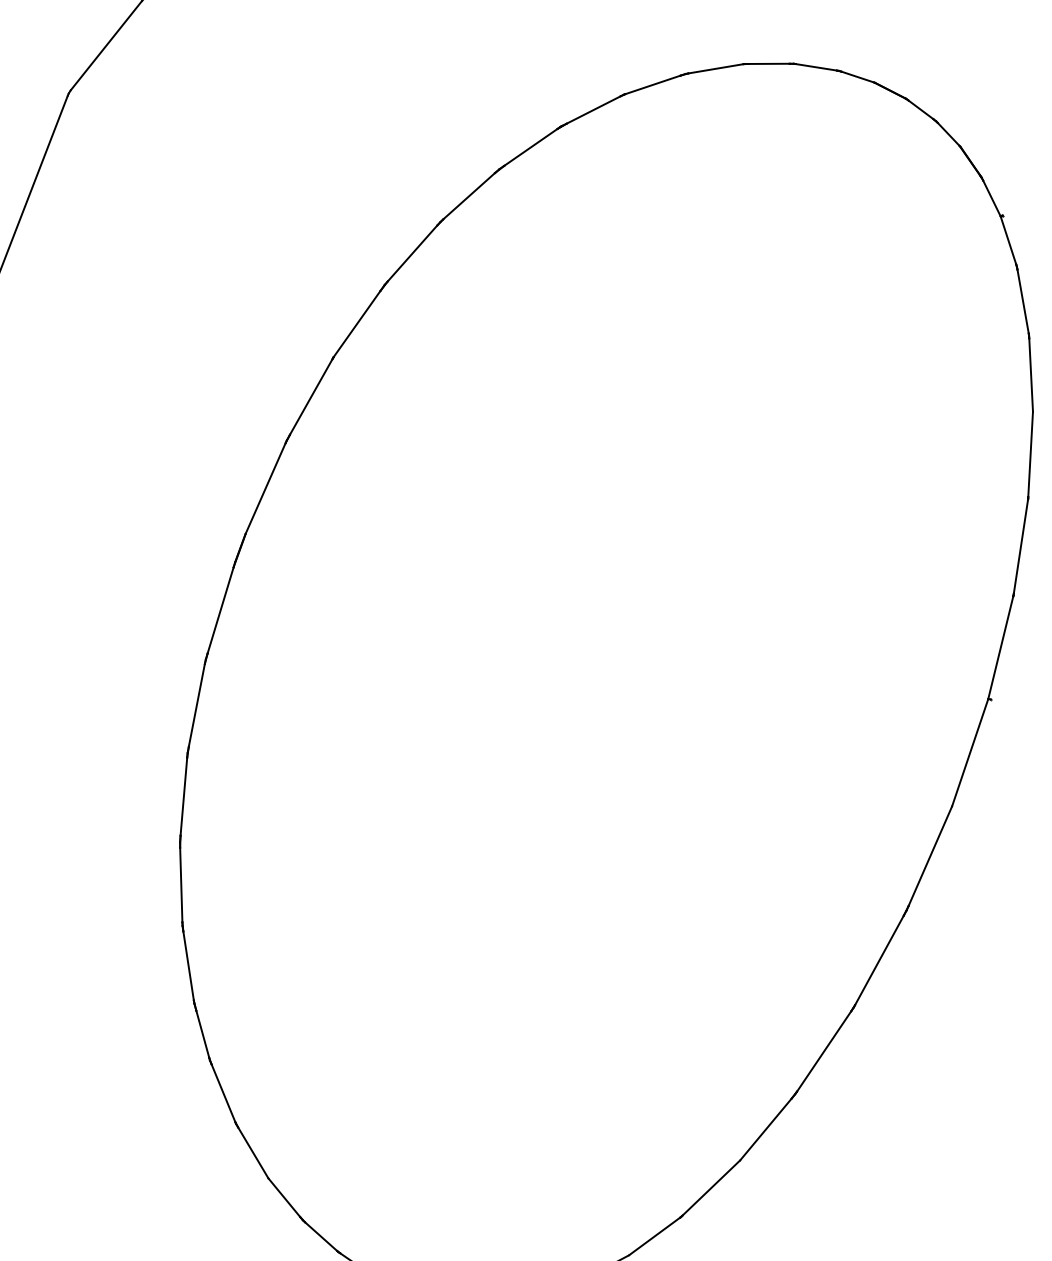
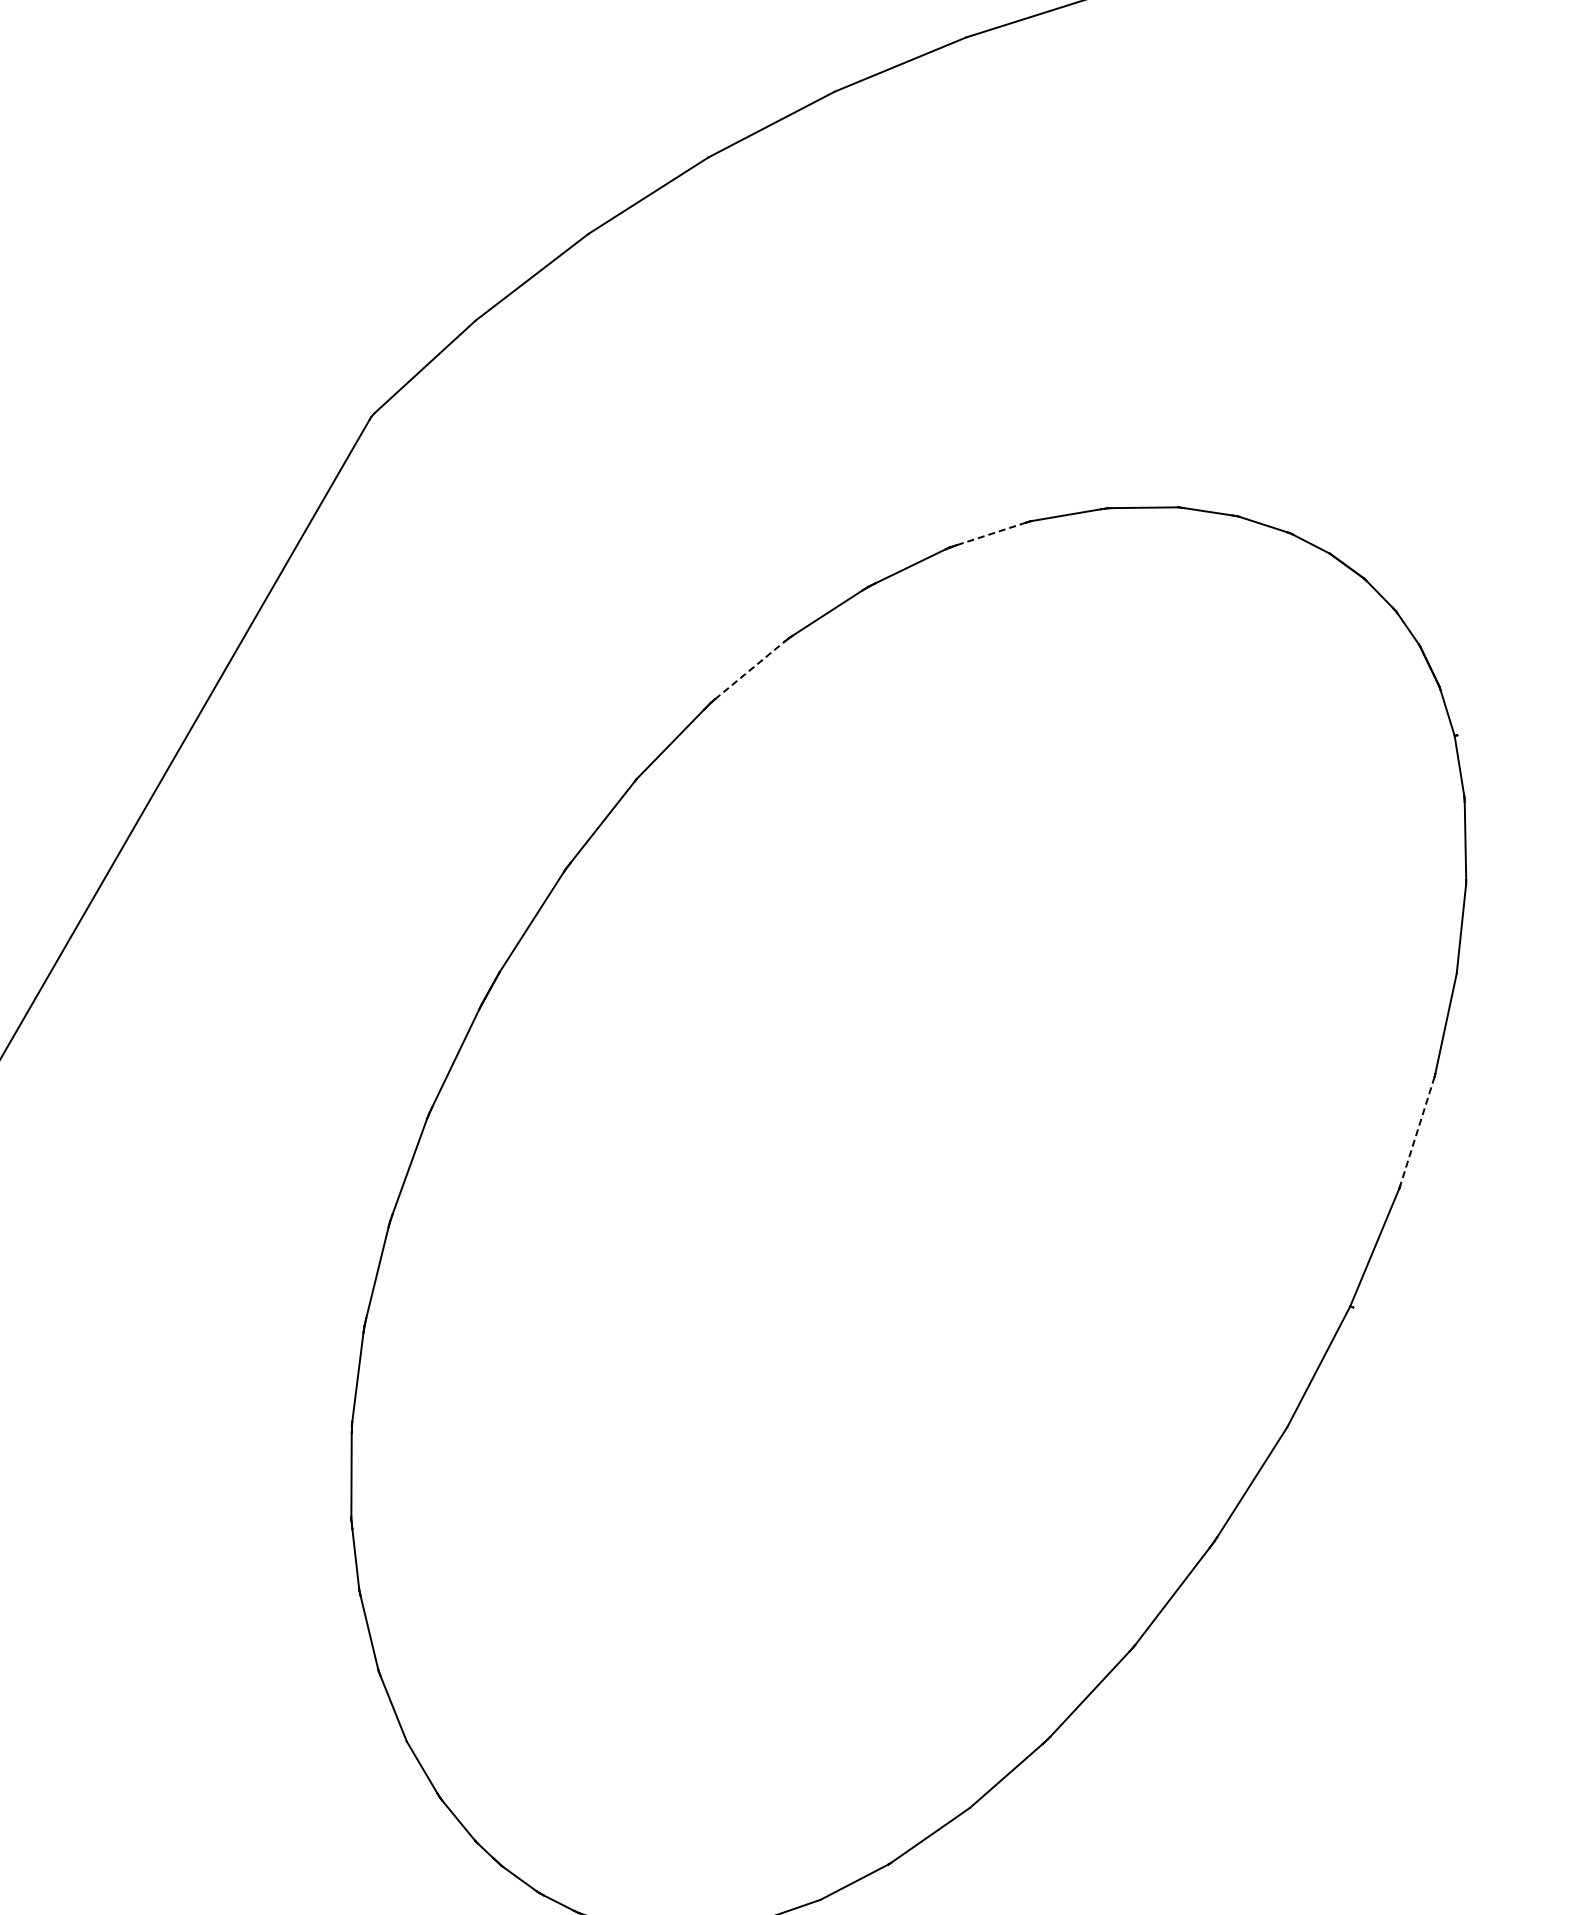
line: (594, 109) -> (992, 533), solid -> dashed
line: (413, 253) -> (750, 670), solid -> dashed
line: (1021, 546) -> (1417, 1131), solid -> dashed

